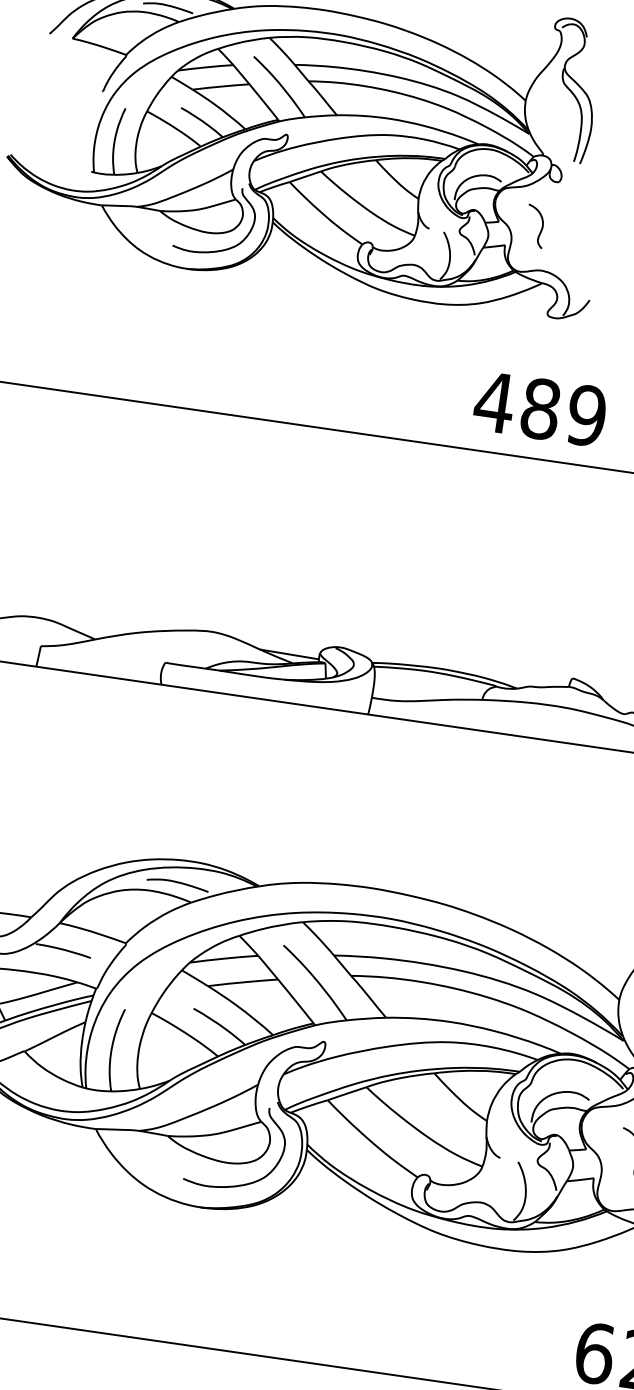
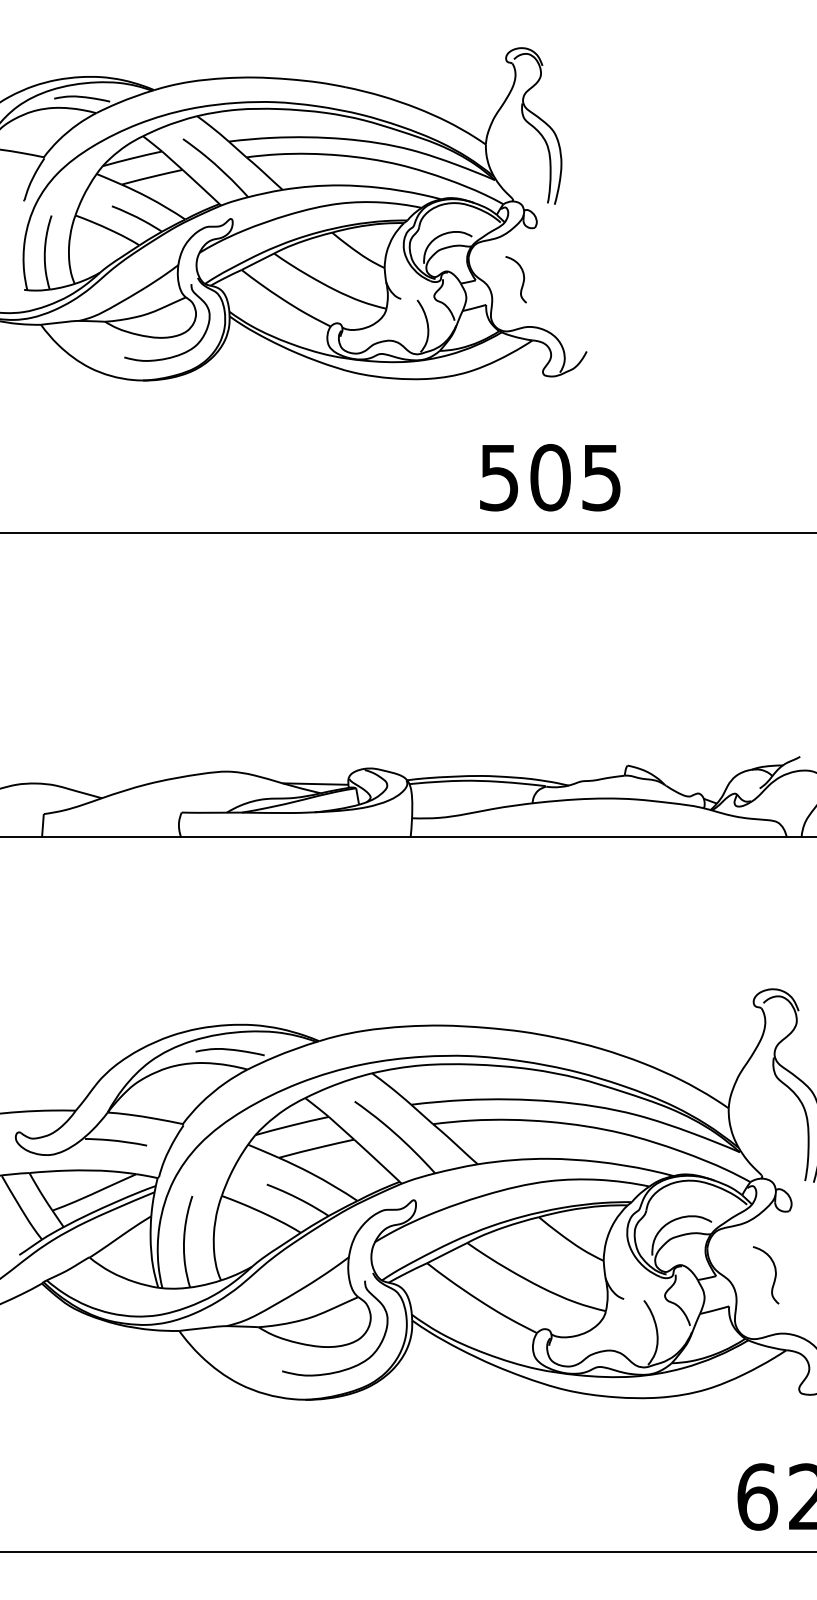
text: (539, 408) -> (549, 477), 489 -> 505

